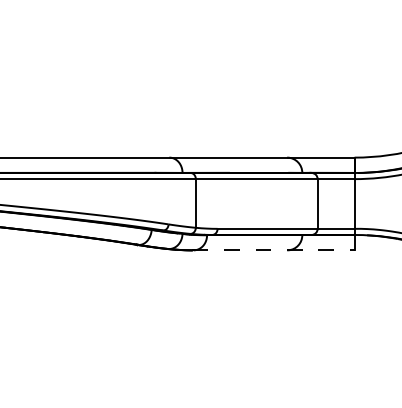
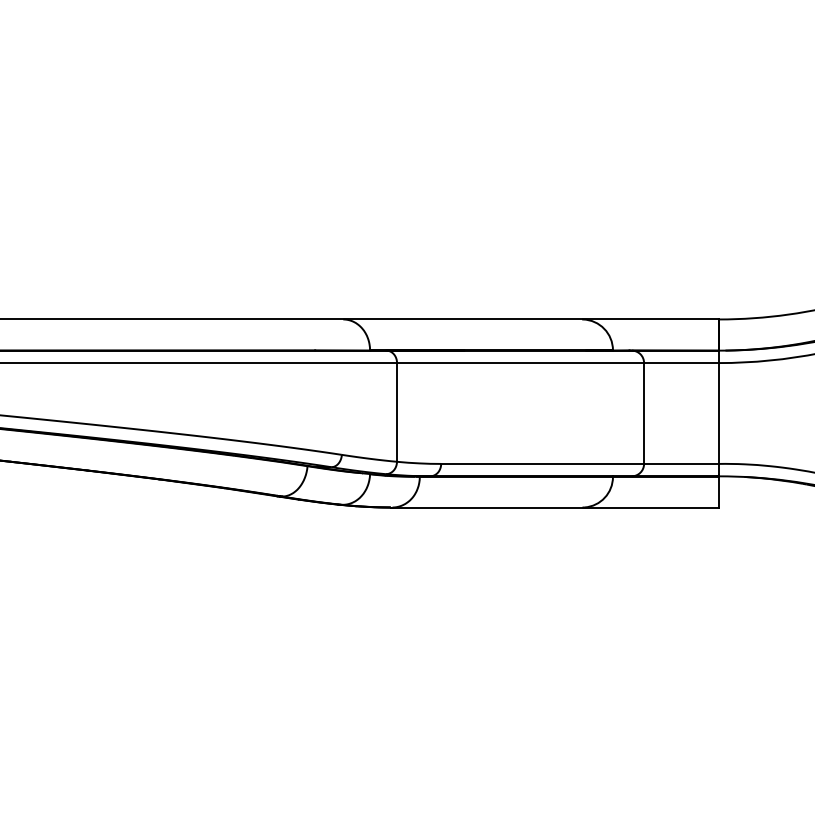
line: (273, 250) -> (554, 507), dashed -> solid

